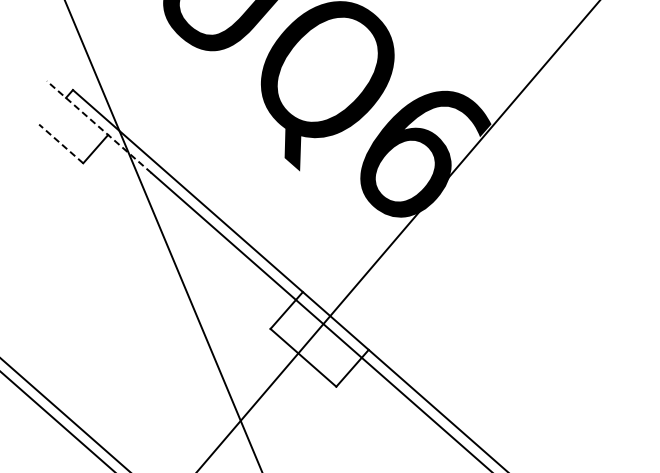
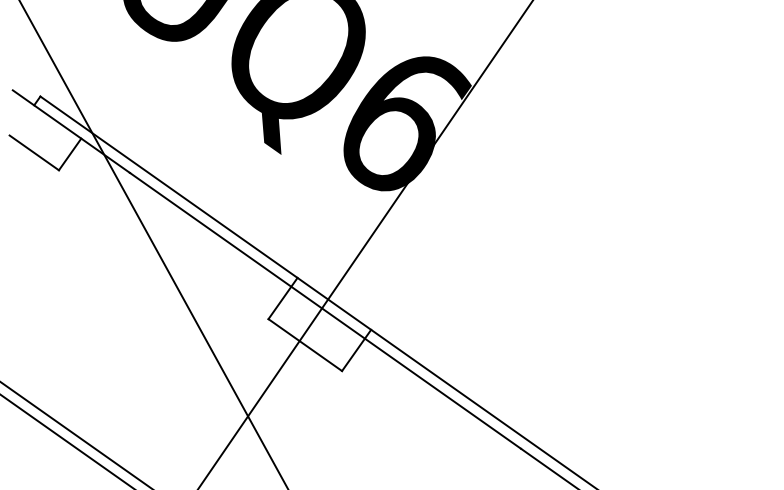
line: (99, 127) -> (71, 131), dashed -> solid
line: (60, 143) -> (33, 152), dashed -> solid

